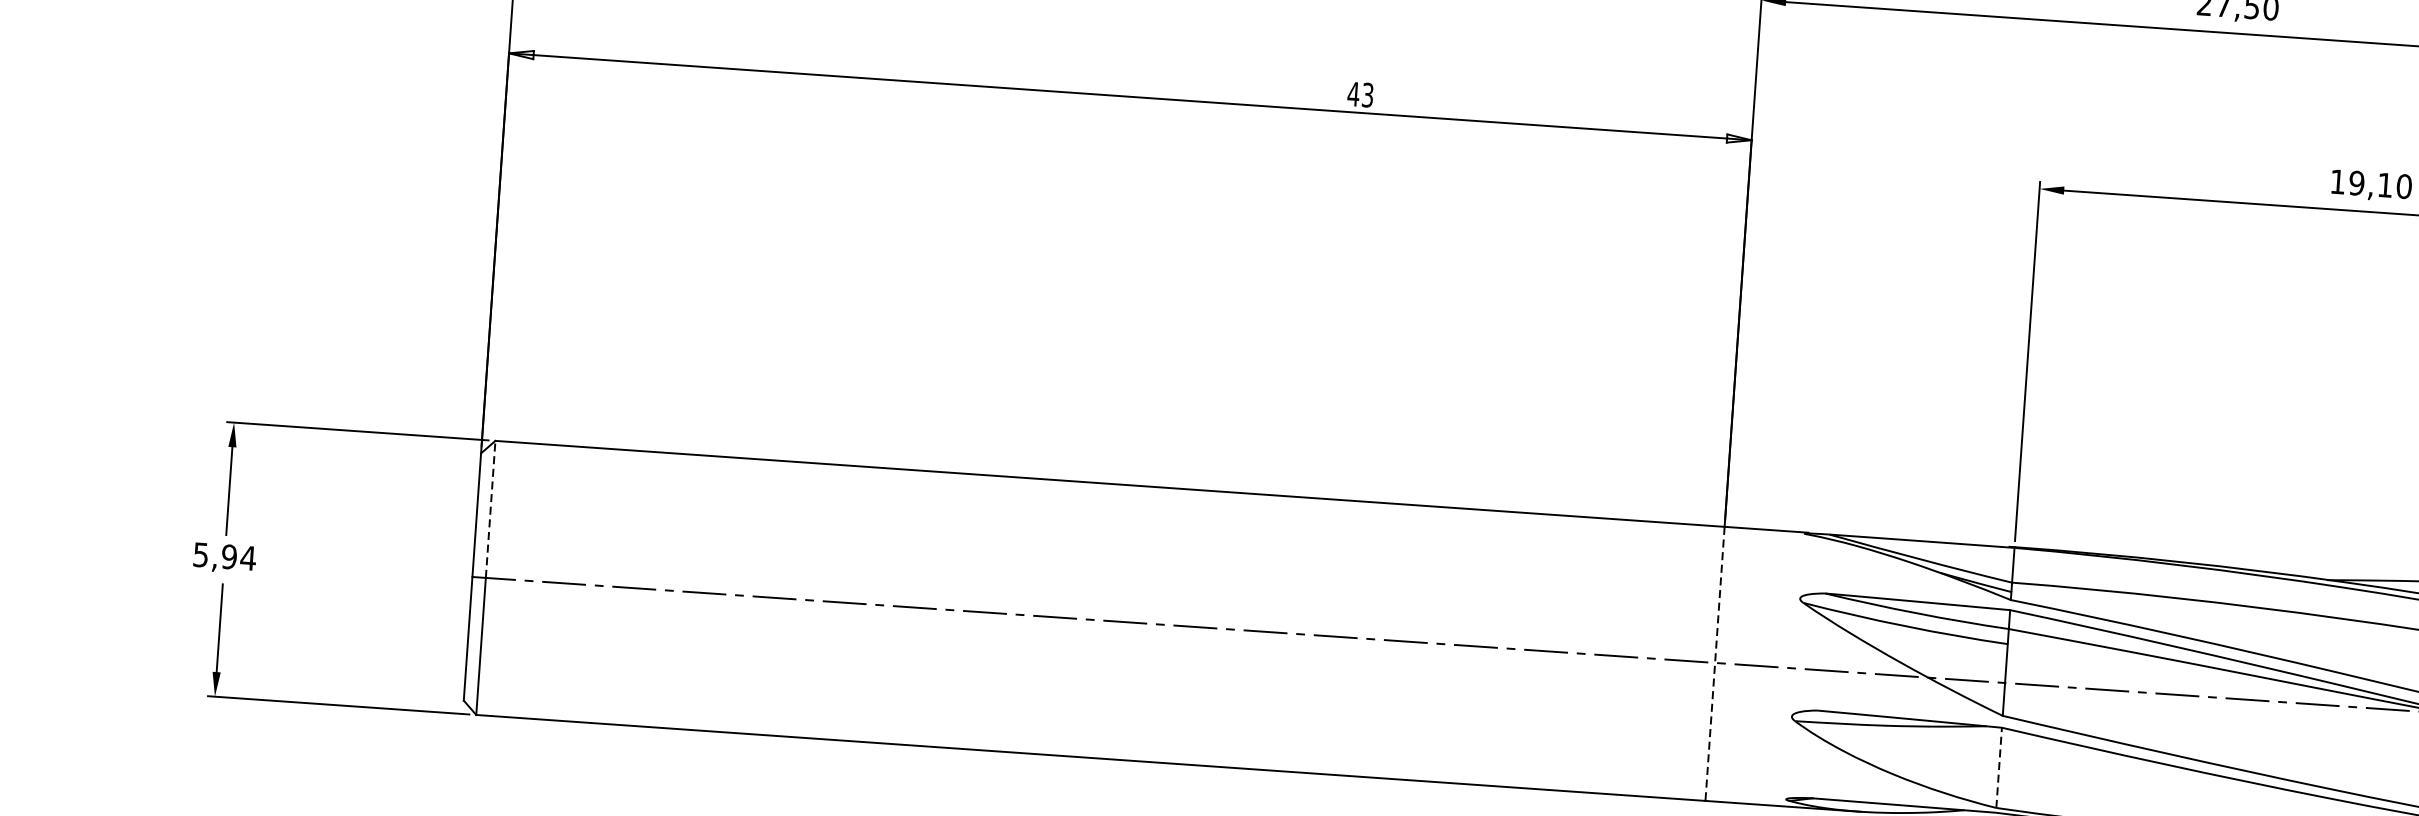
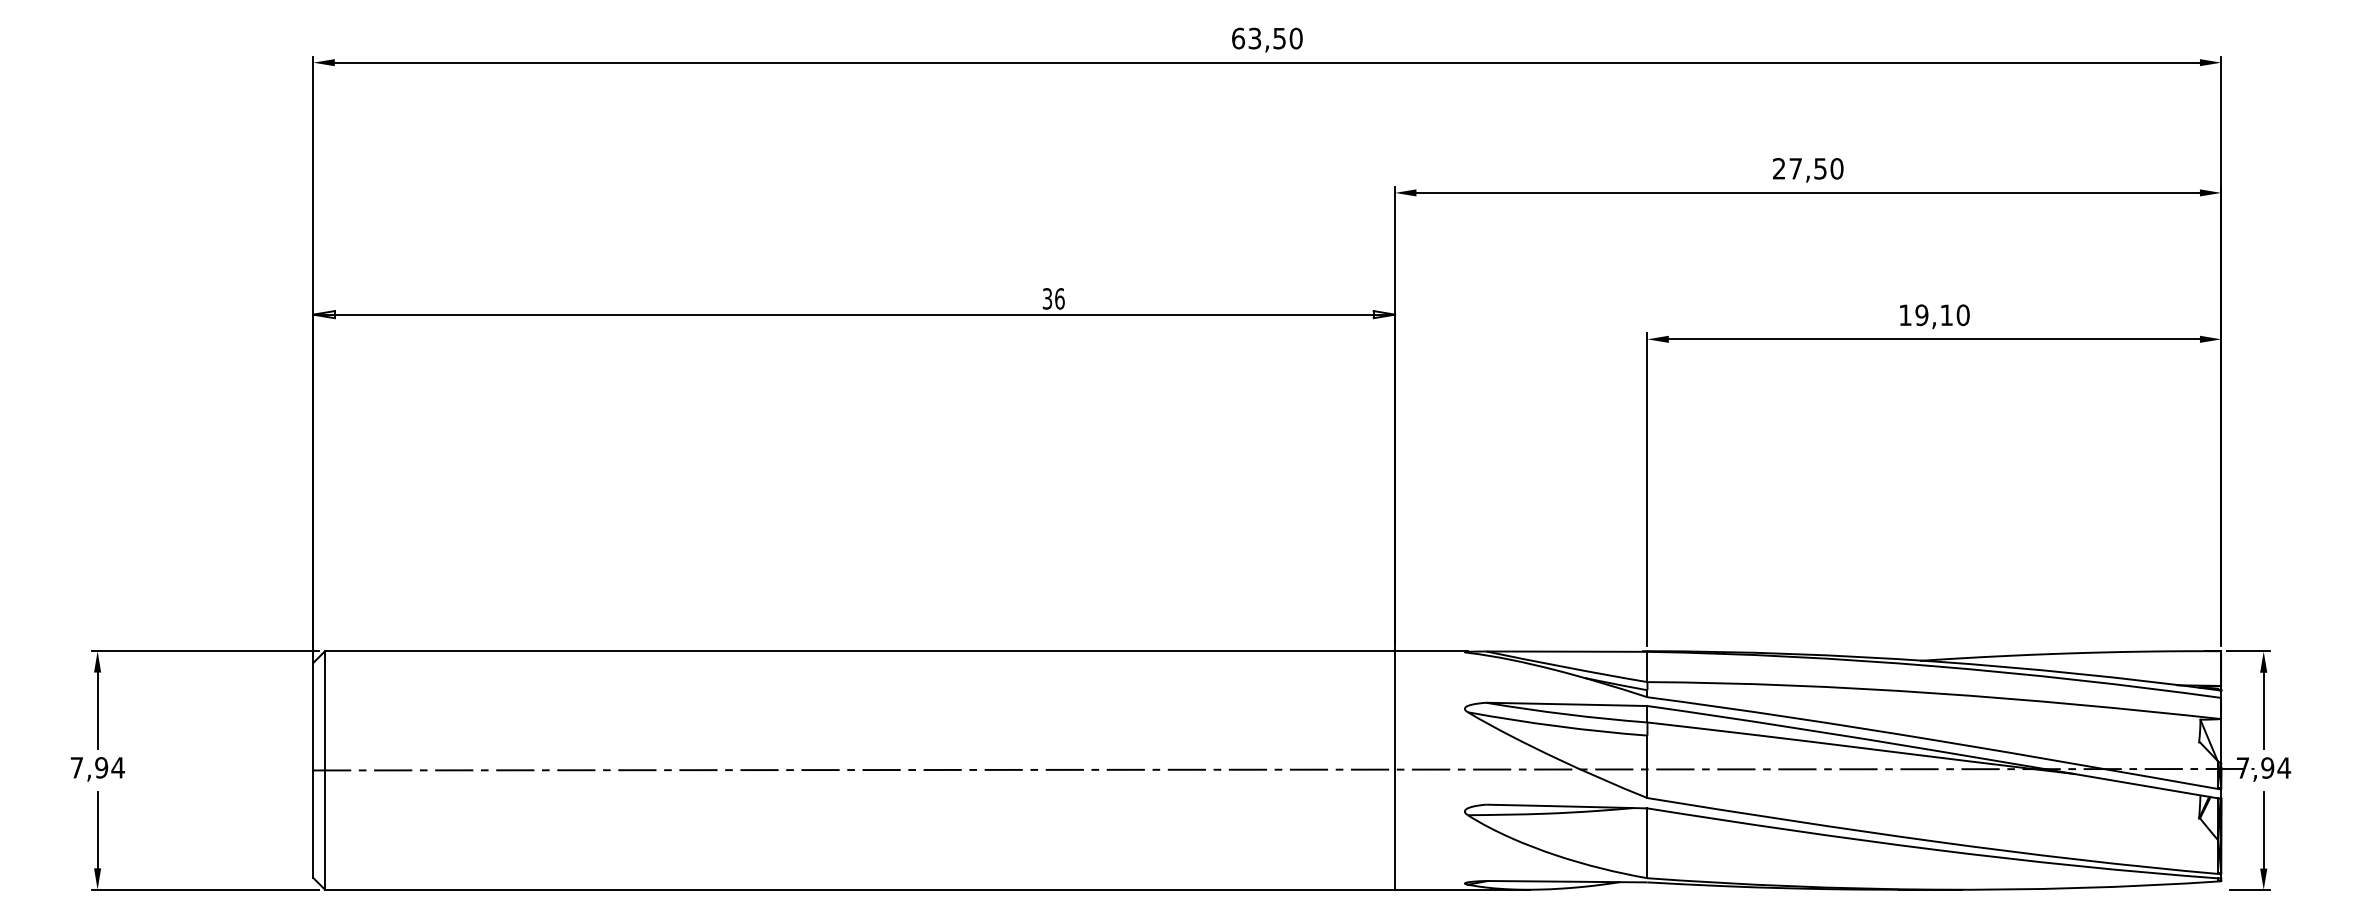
text: (1360, 94) -> (1053, 298), 43 -> 36
line: (491, 509) -> (325, 710), dashed -> solid
text: (200, 554) -> (76, 767), 5,94 -> 7,94
line: (1715, 663) -> (1395, 770), dashed -> solid
line: (1999, 768) -> (1647, 843), dashed -> solid

